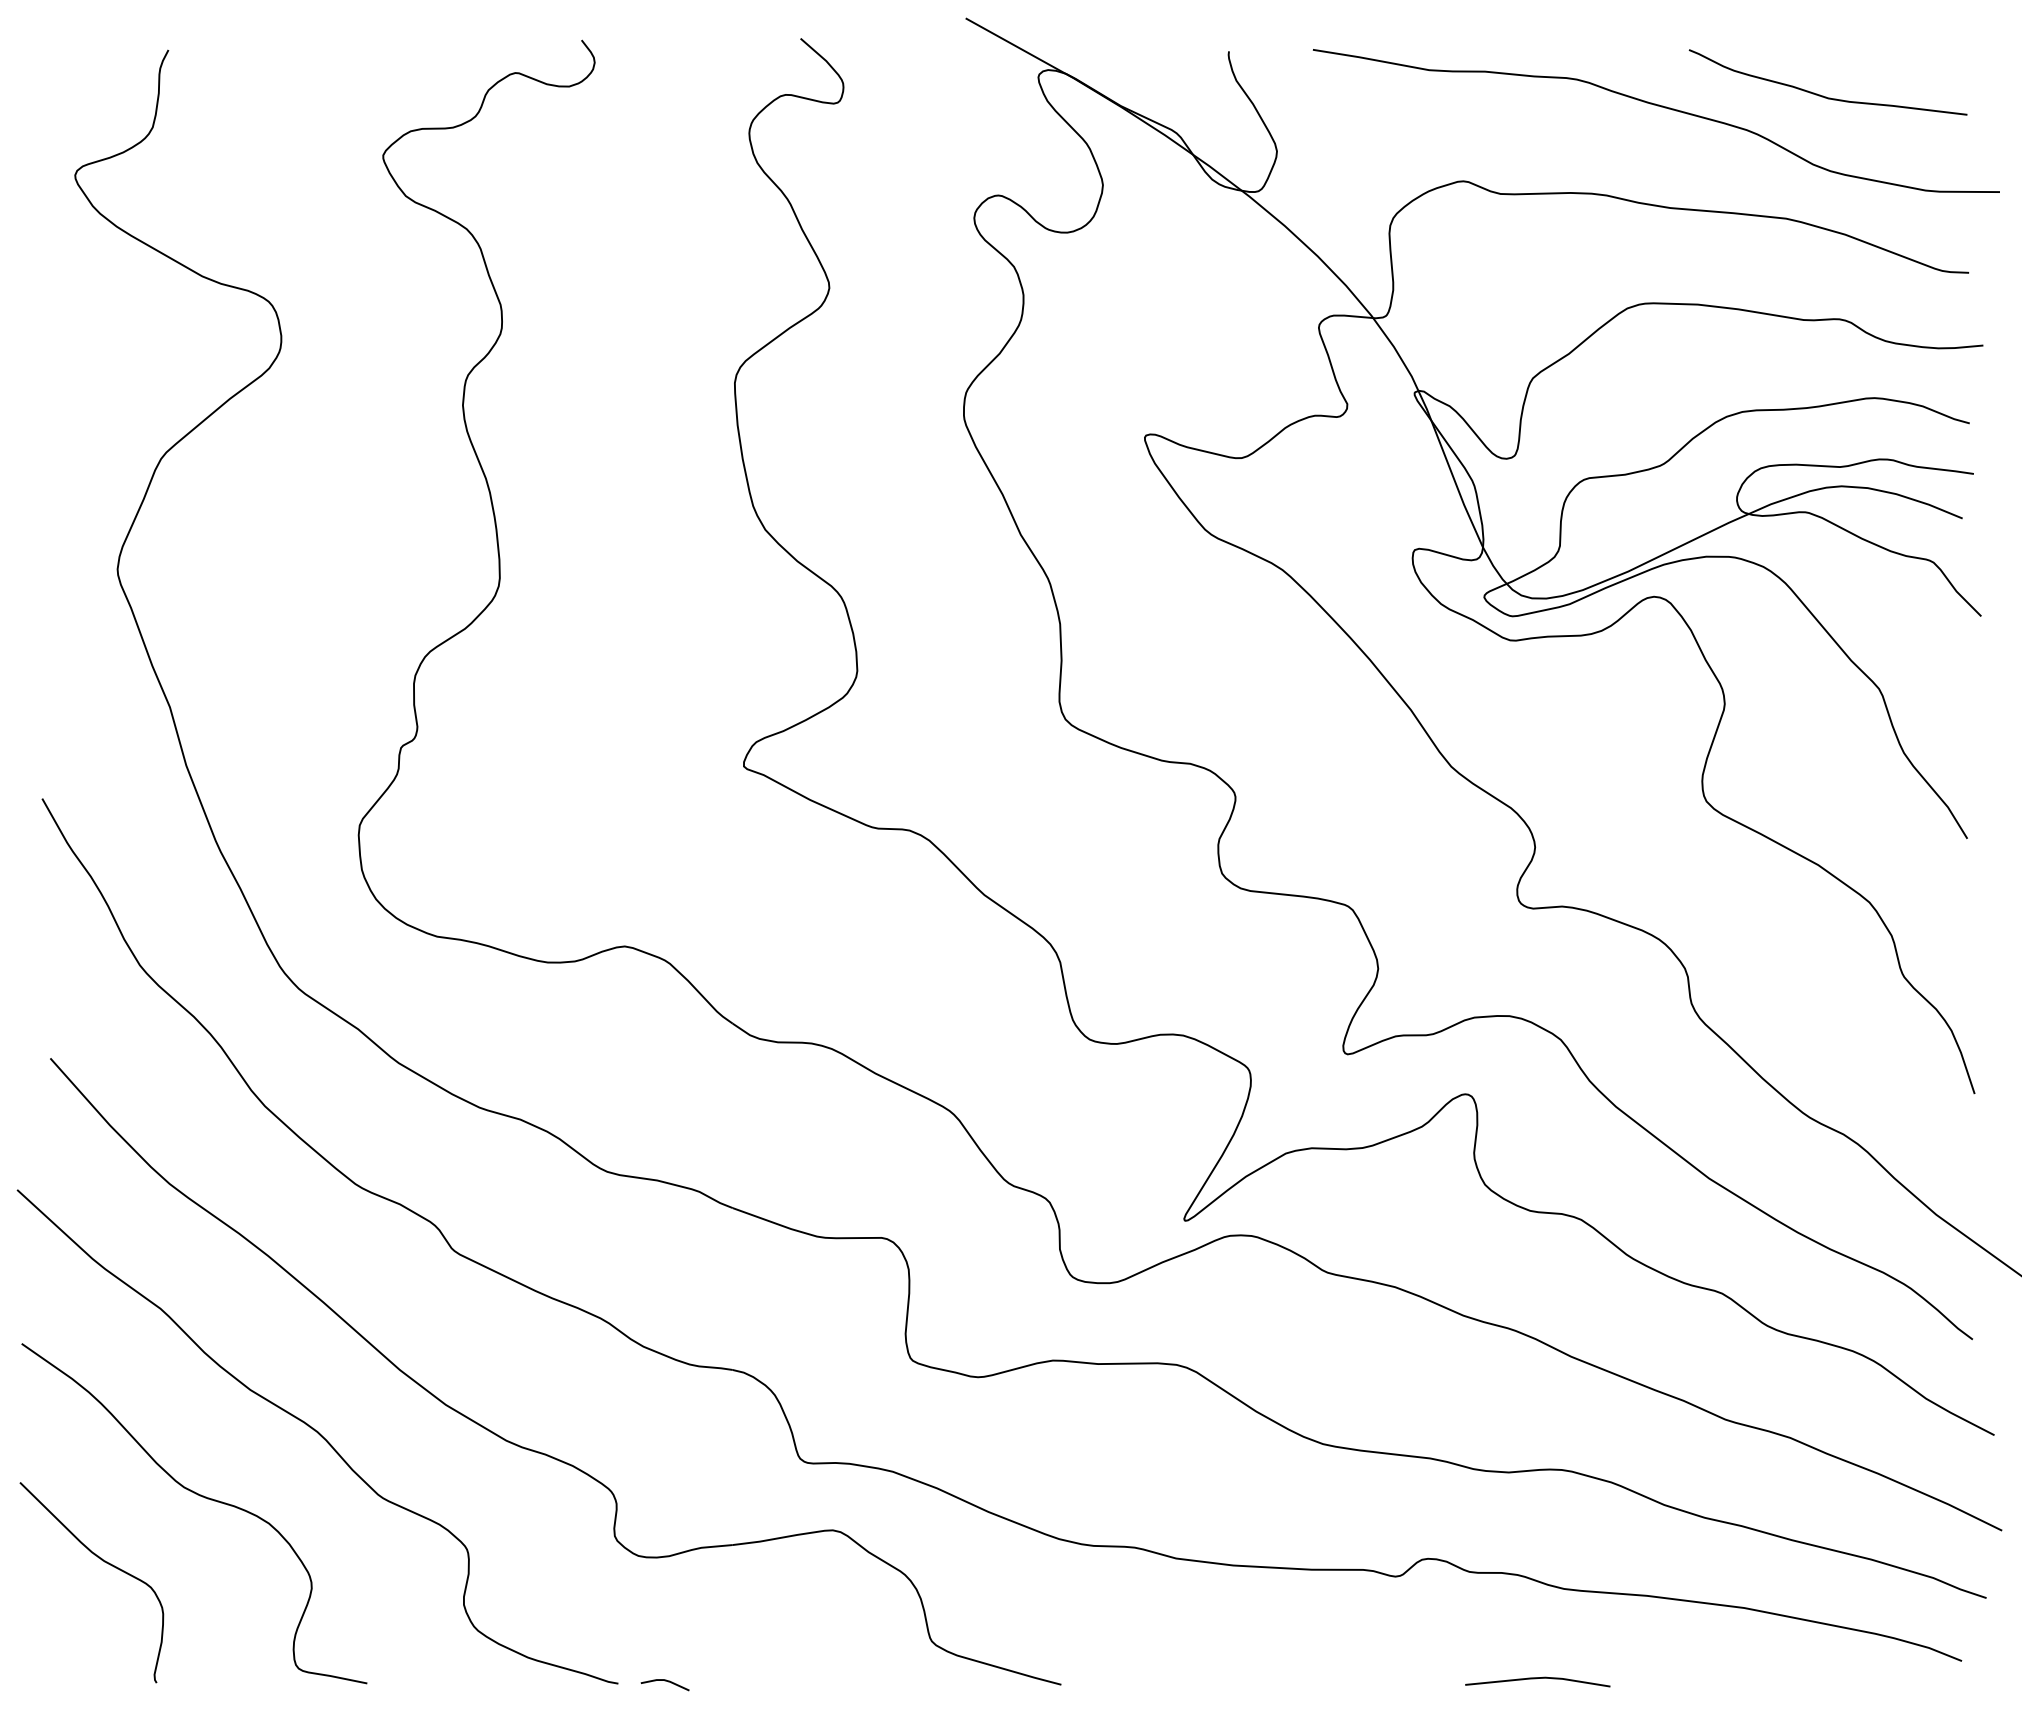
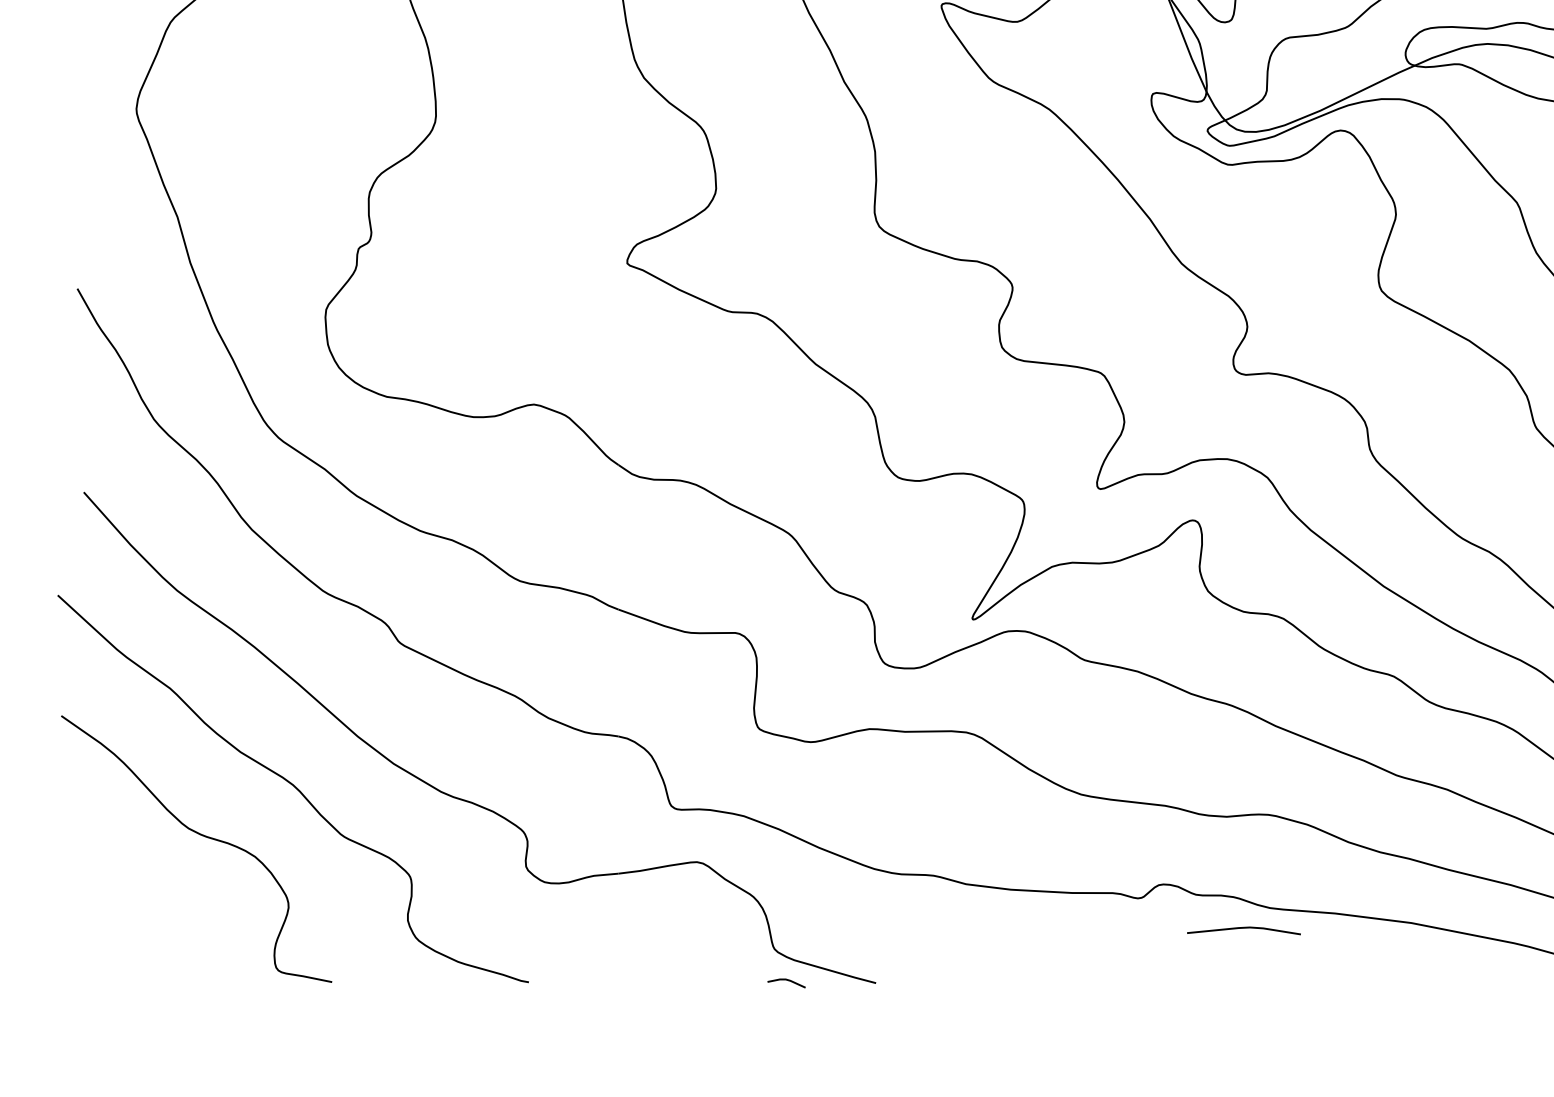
curve: (104, 1562) -> (126, 887), removed
line: (1536, 1679) -> (1242, 928), moved
line: (664, 1681) -> (786, 980), moved

